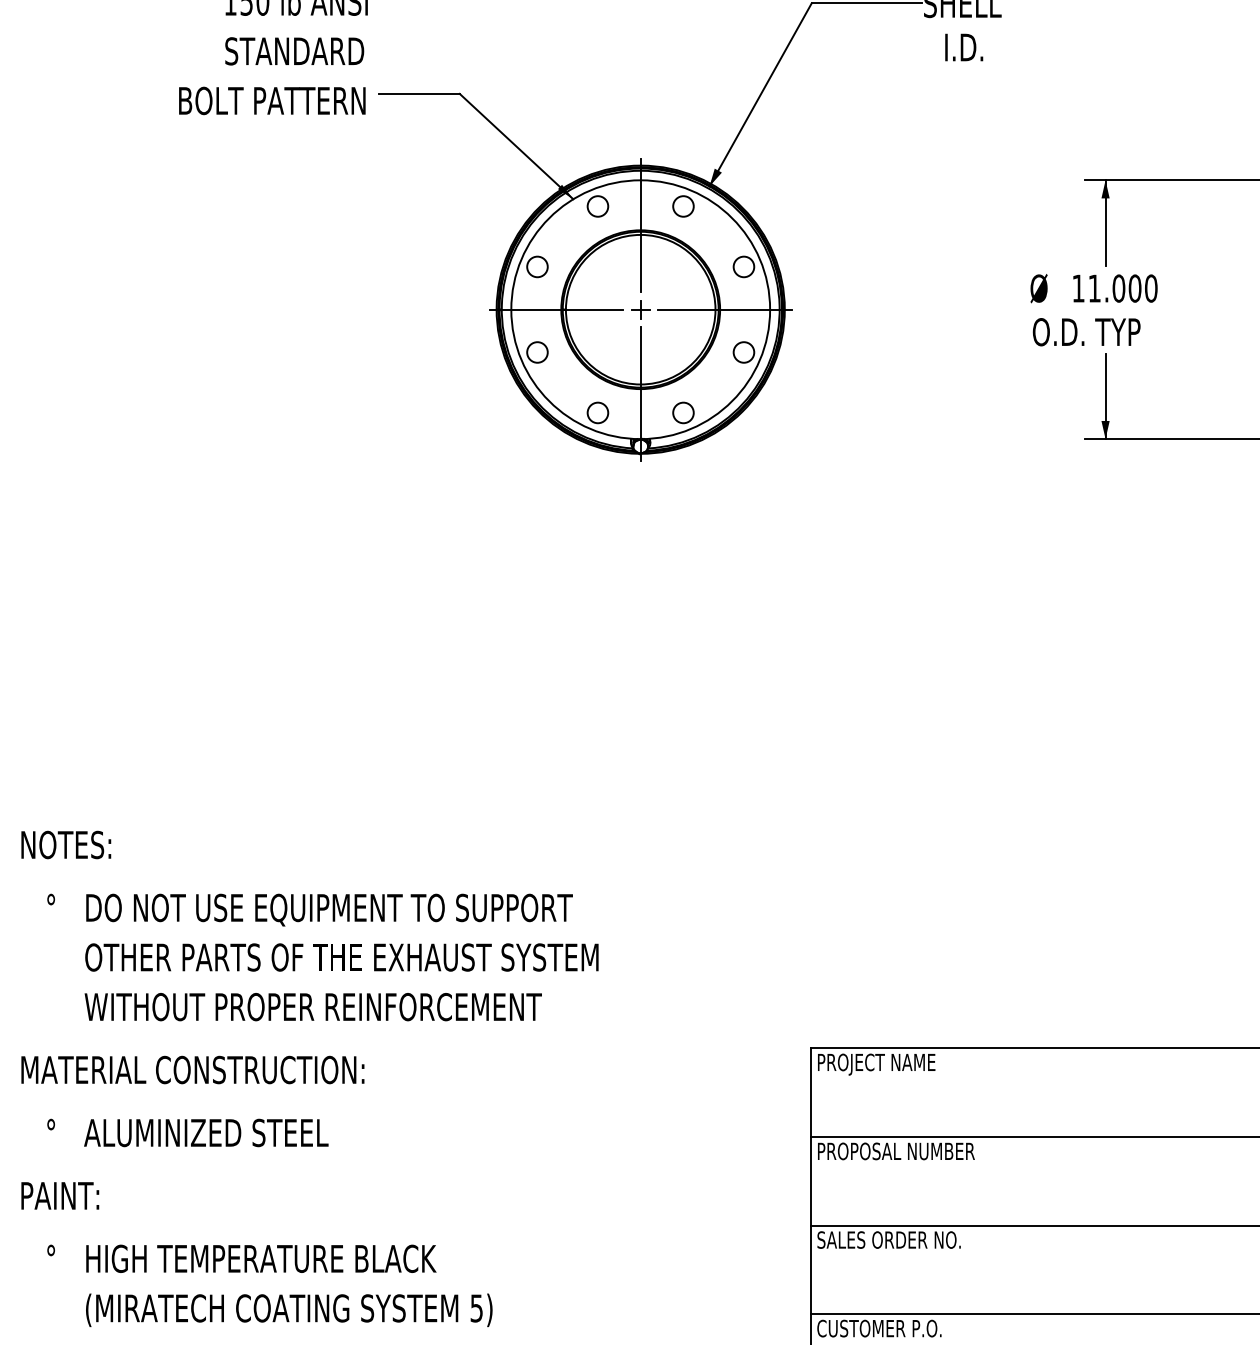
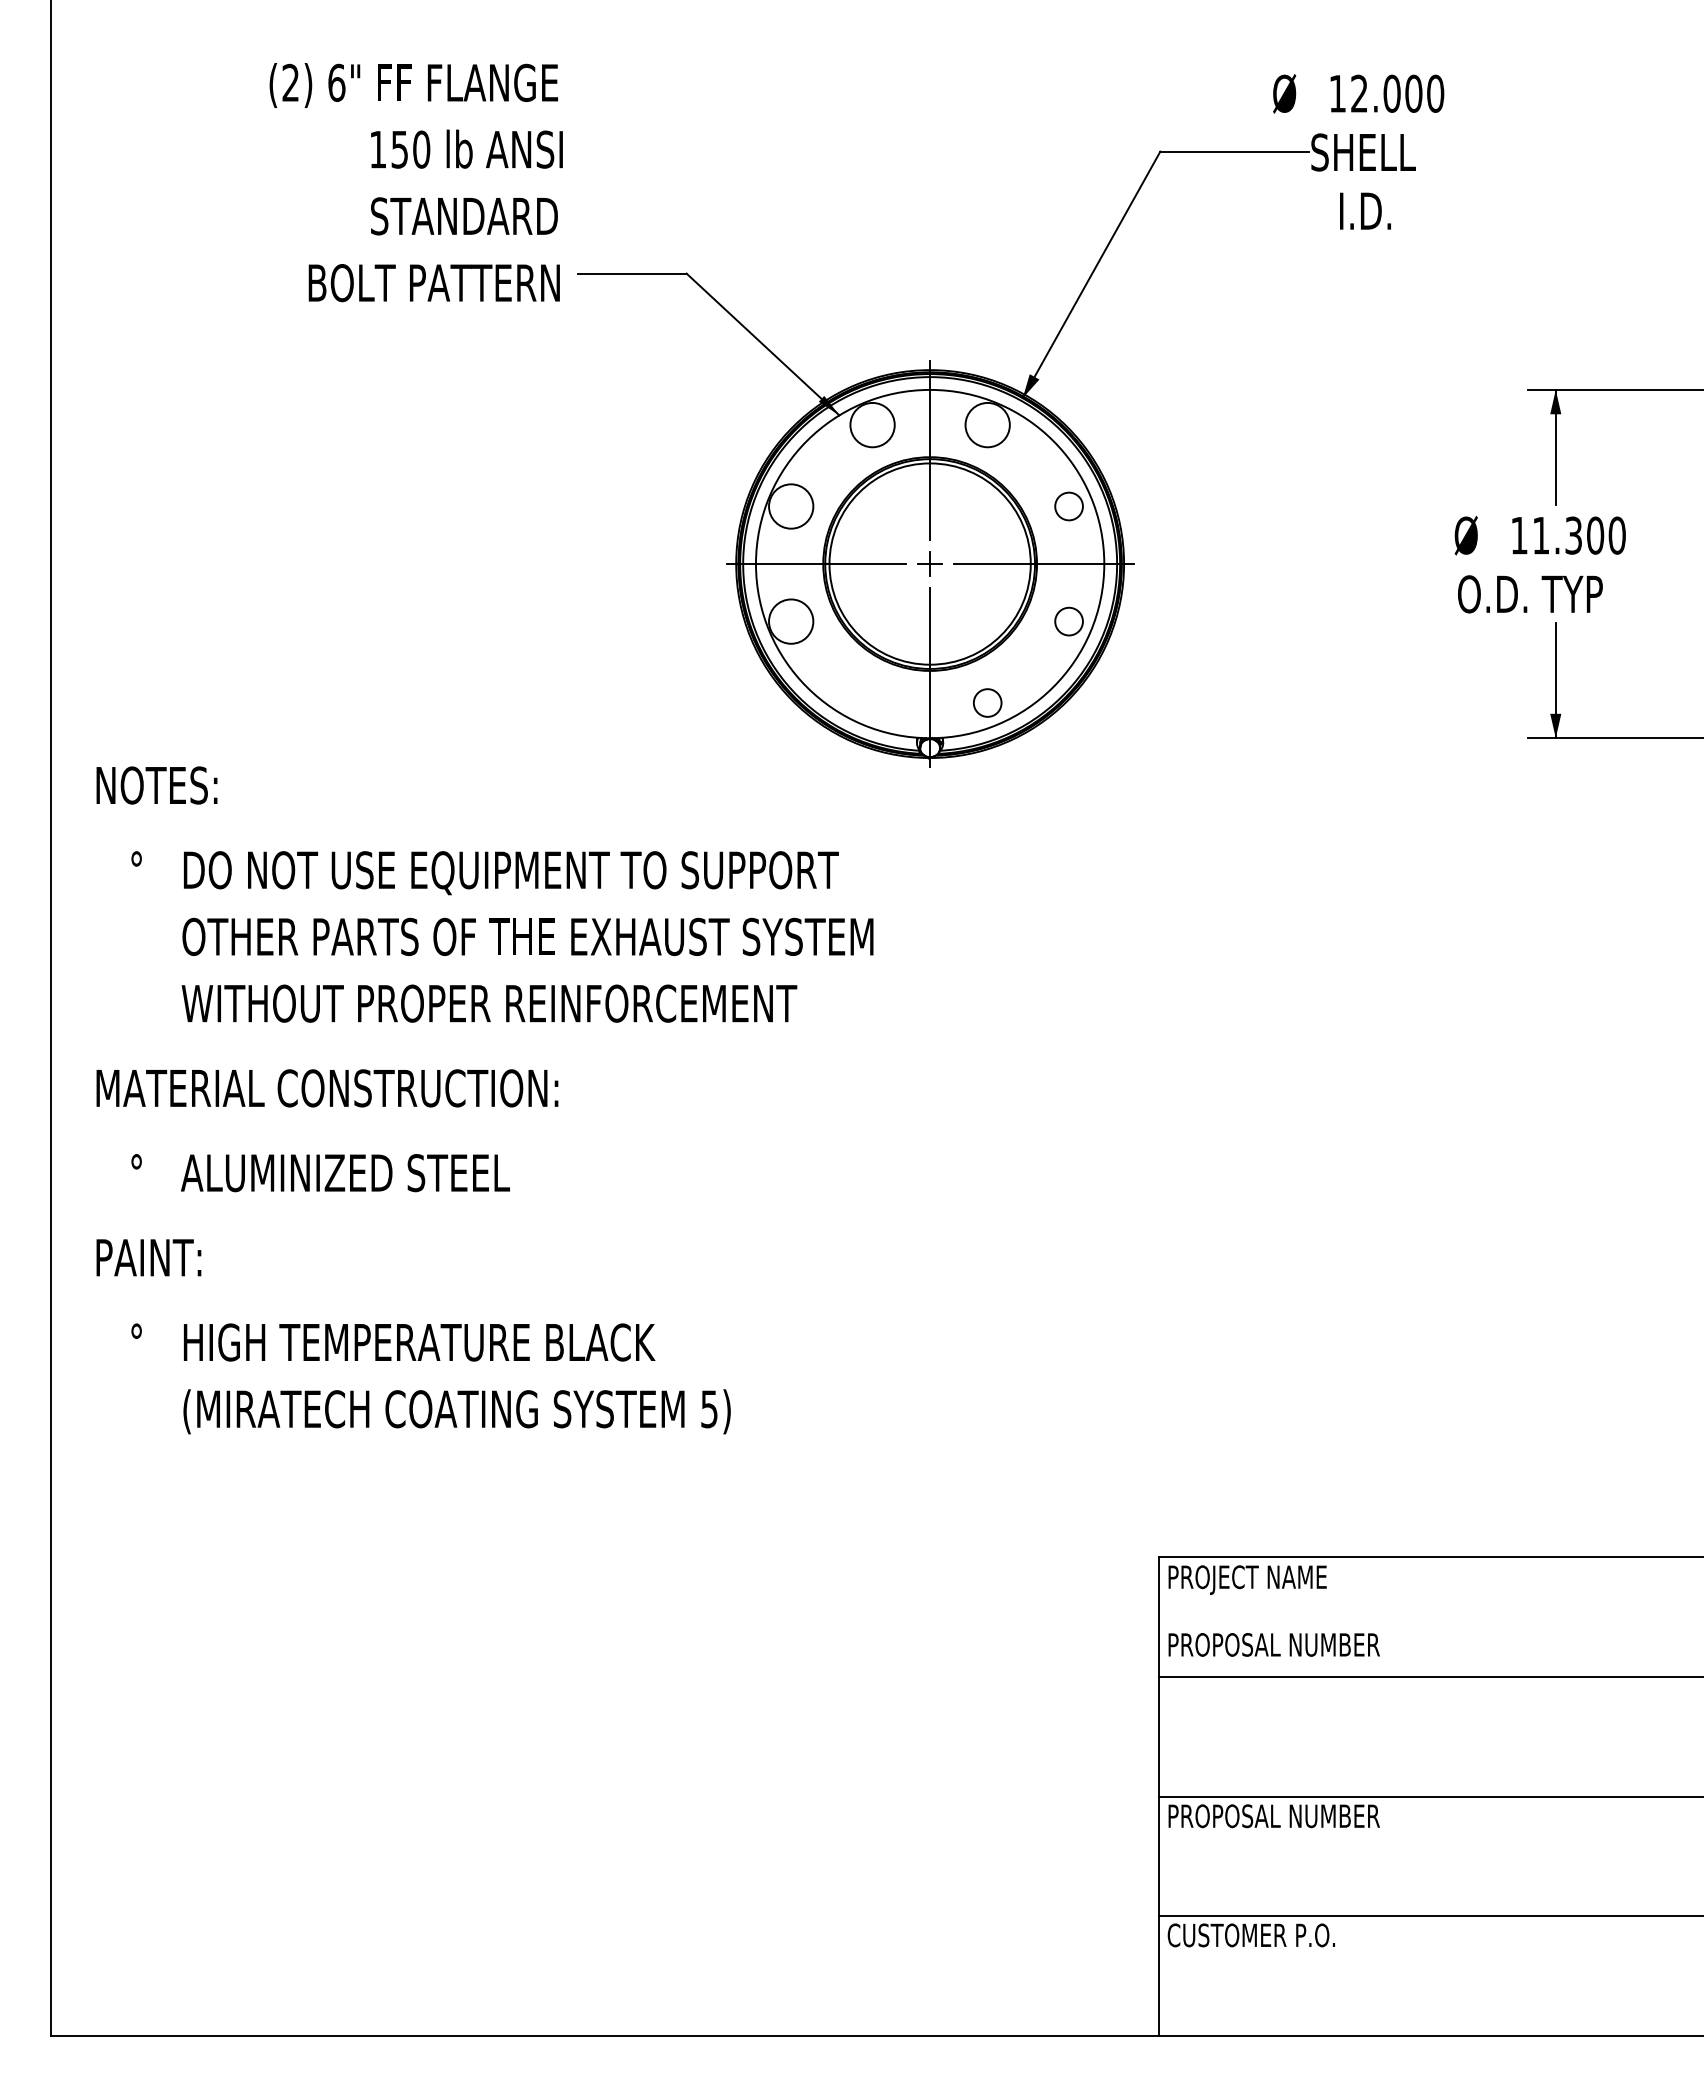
circle: (597, 206) -> (872, 424), size x1.6
circle: (683, 206) -> (987, 424), size x1.6
circle: (537, 266) -> (791, 506), size x1.6
text: (1118, 288) -> (1573, 535), 11.000 -> 11.300
circle: (537, 352) -> (791, 621), size x1.6
circle: (597, 412) -> (872, 702), removed
text: (309, 1079) -> (484, 1100), moved
text: (895, 1151) -> (1273, 1644), moved
text: (895, 1240) -> (1273, 1816), SALES ORDER NO. -> PROPOSAL NUMBER

